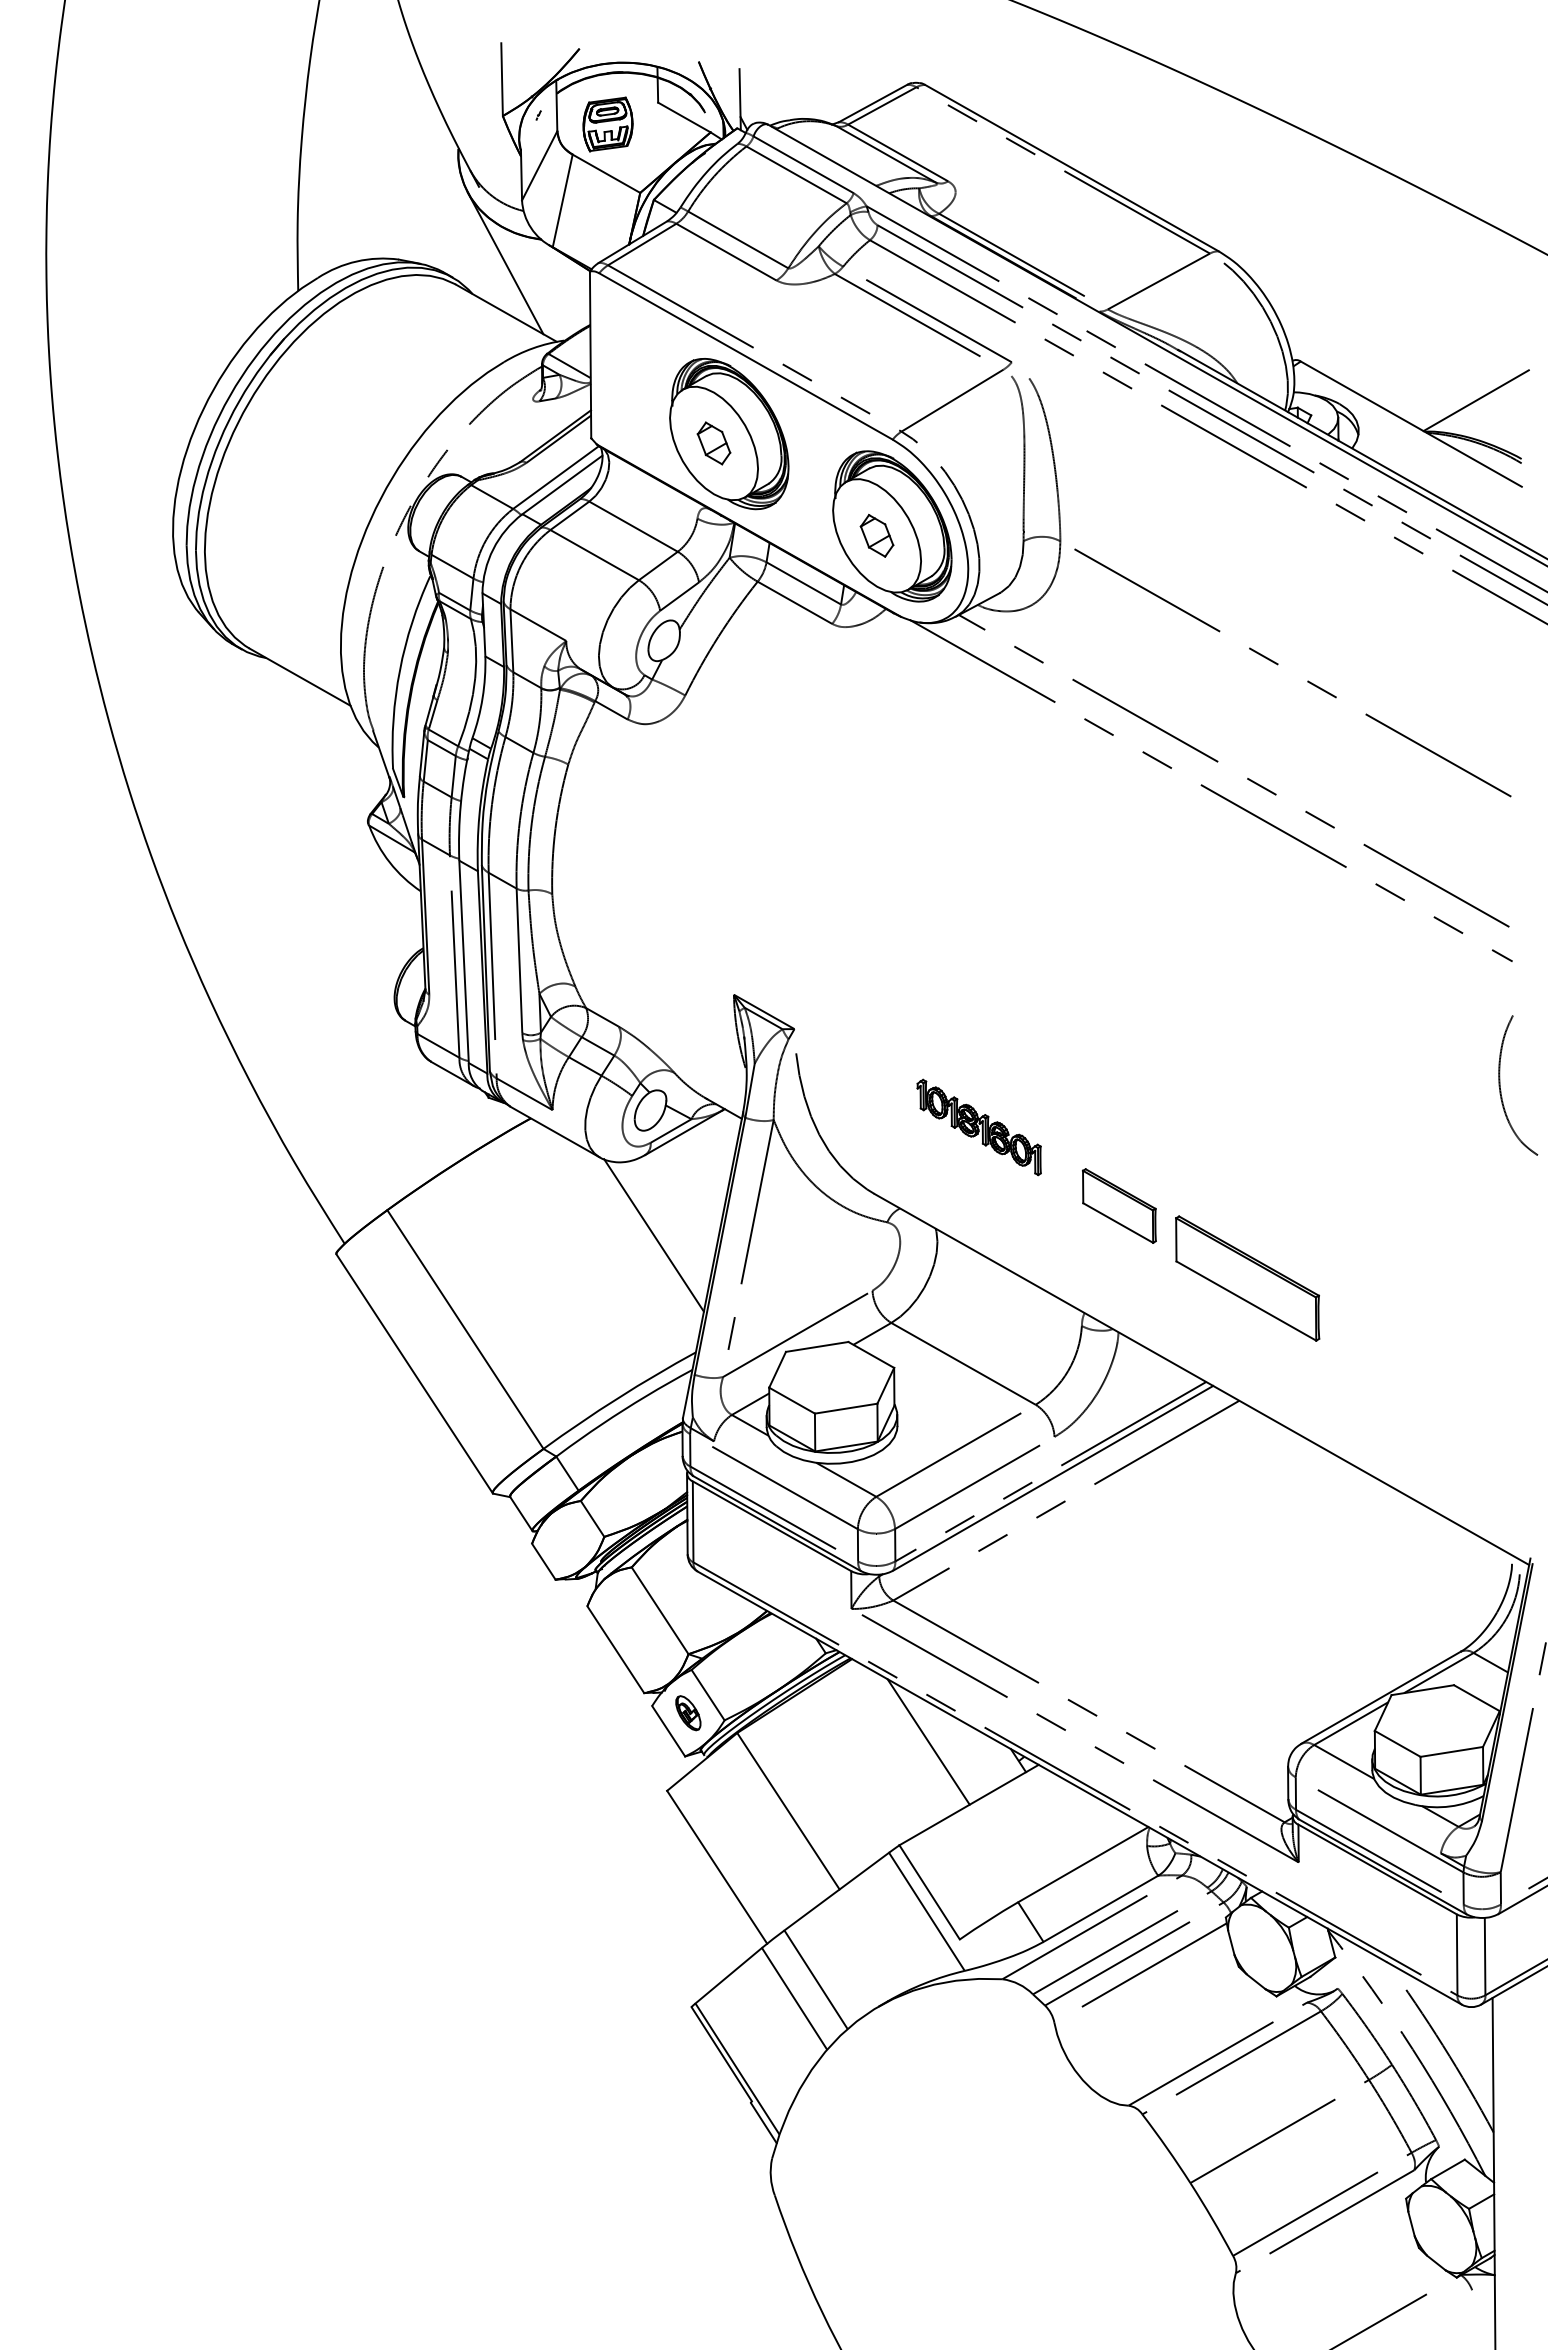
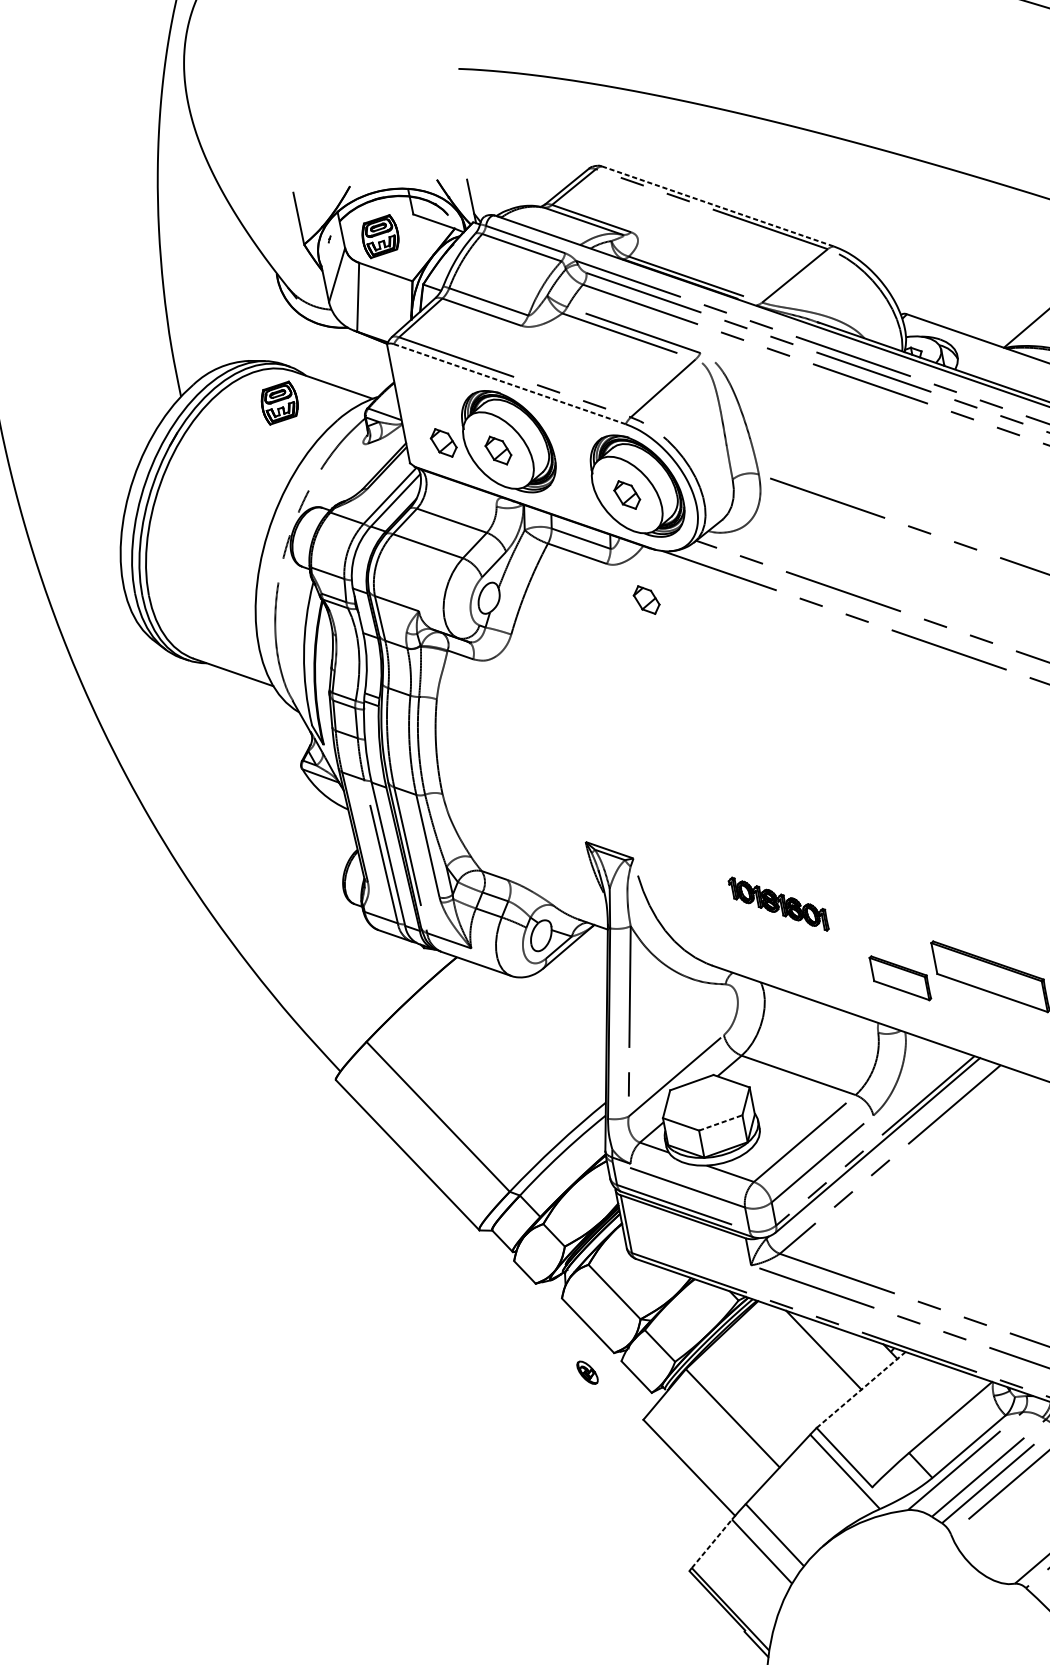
line: (1072, 168) -> (718, 206), solid -> dashed
line: (505, 263) -> (325, 349), removed
part: (429, 324) -> (279, 403), added
line: (745, 356) -> (509, 384), solid -> dashed
part: (641, 419) -> (443, 443), added
part: (876, 682) -> (646, 599), added
part: (1119, 1205) -> (900, 977), moved
line: (653, 1235) -> (560, 1024), removed
line: (846, 1408) -> (720, 1122), solid -> dashed
part: (688, 1713) -> (587, 1372), moved
line: (969, 1804) -> (861, 1389), solid -> dashed
line: (729, 1975) -> (712, 1543), solid -> dashed

